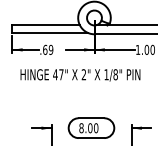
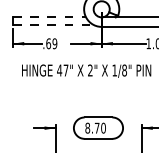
line: (46, 25) -> (49, 17), solid -> dashed
line: (50, 32) -> (54, 24), solid -> dashed
text: (90, 128) -> (97, 128), 8.00 -> 8.70

